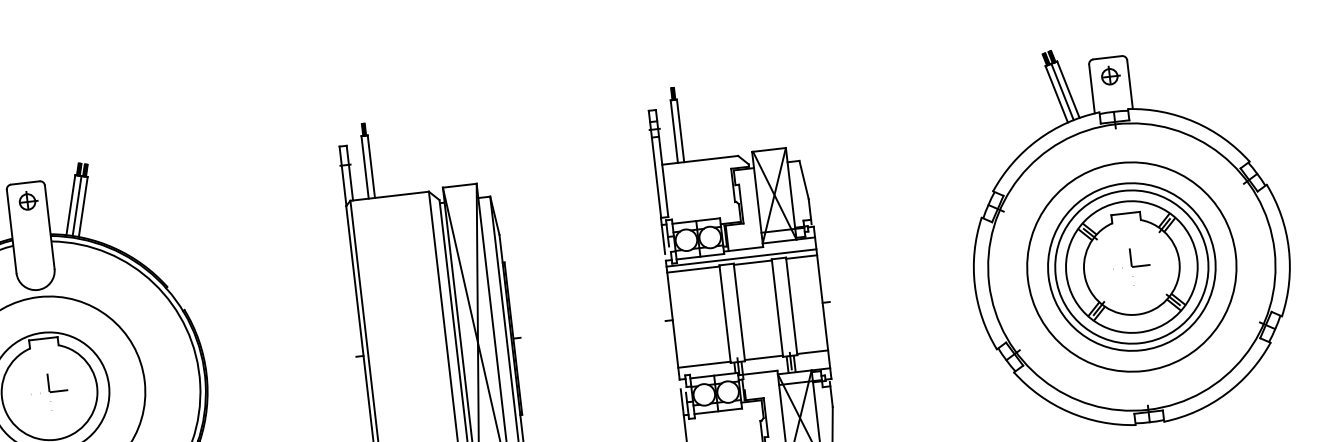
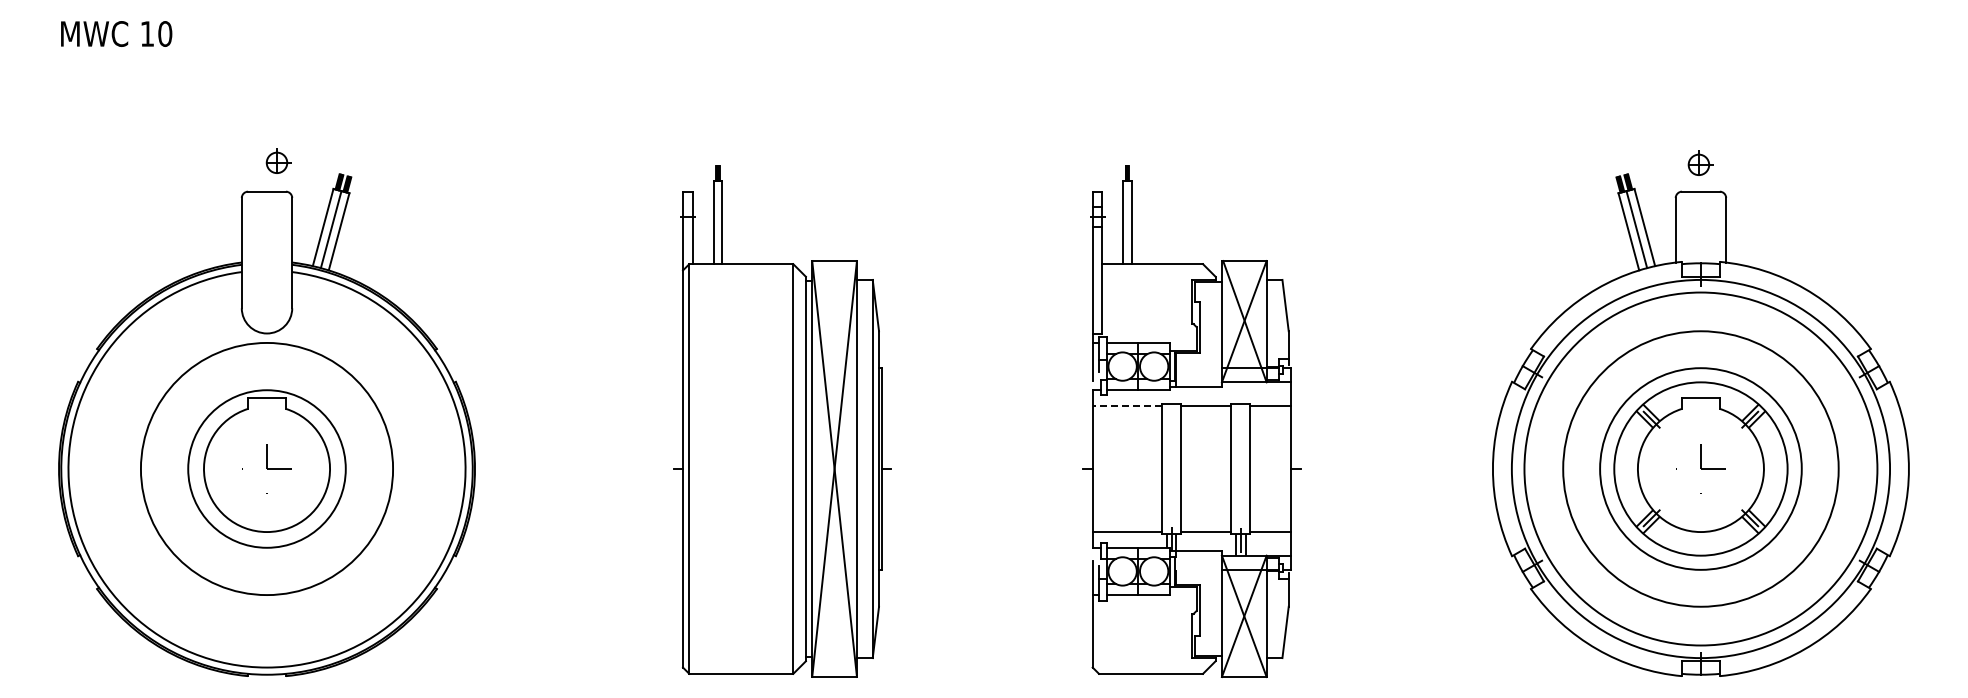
part: (1110, 74) -> (1700, 162), moved
part: (28, 200) -> (278, 160), moved
line: (741, 258) -> (1191, 398), removed
circle: (1131, 266) -> (1700, 468), size x1.6
line: (693, 269) -> (1127, 405), solid -> dashed

